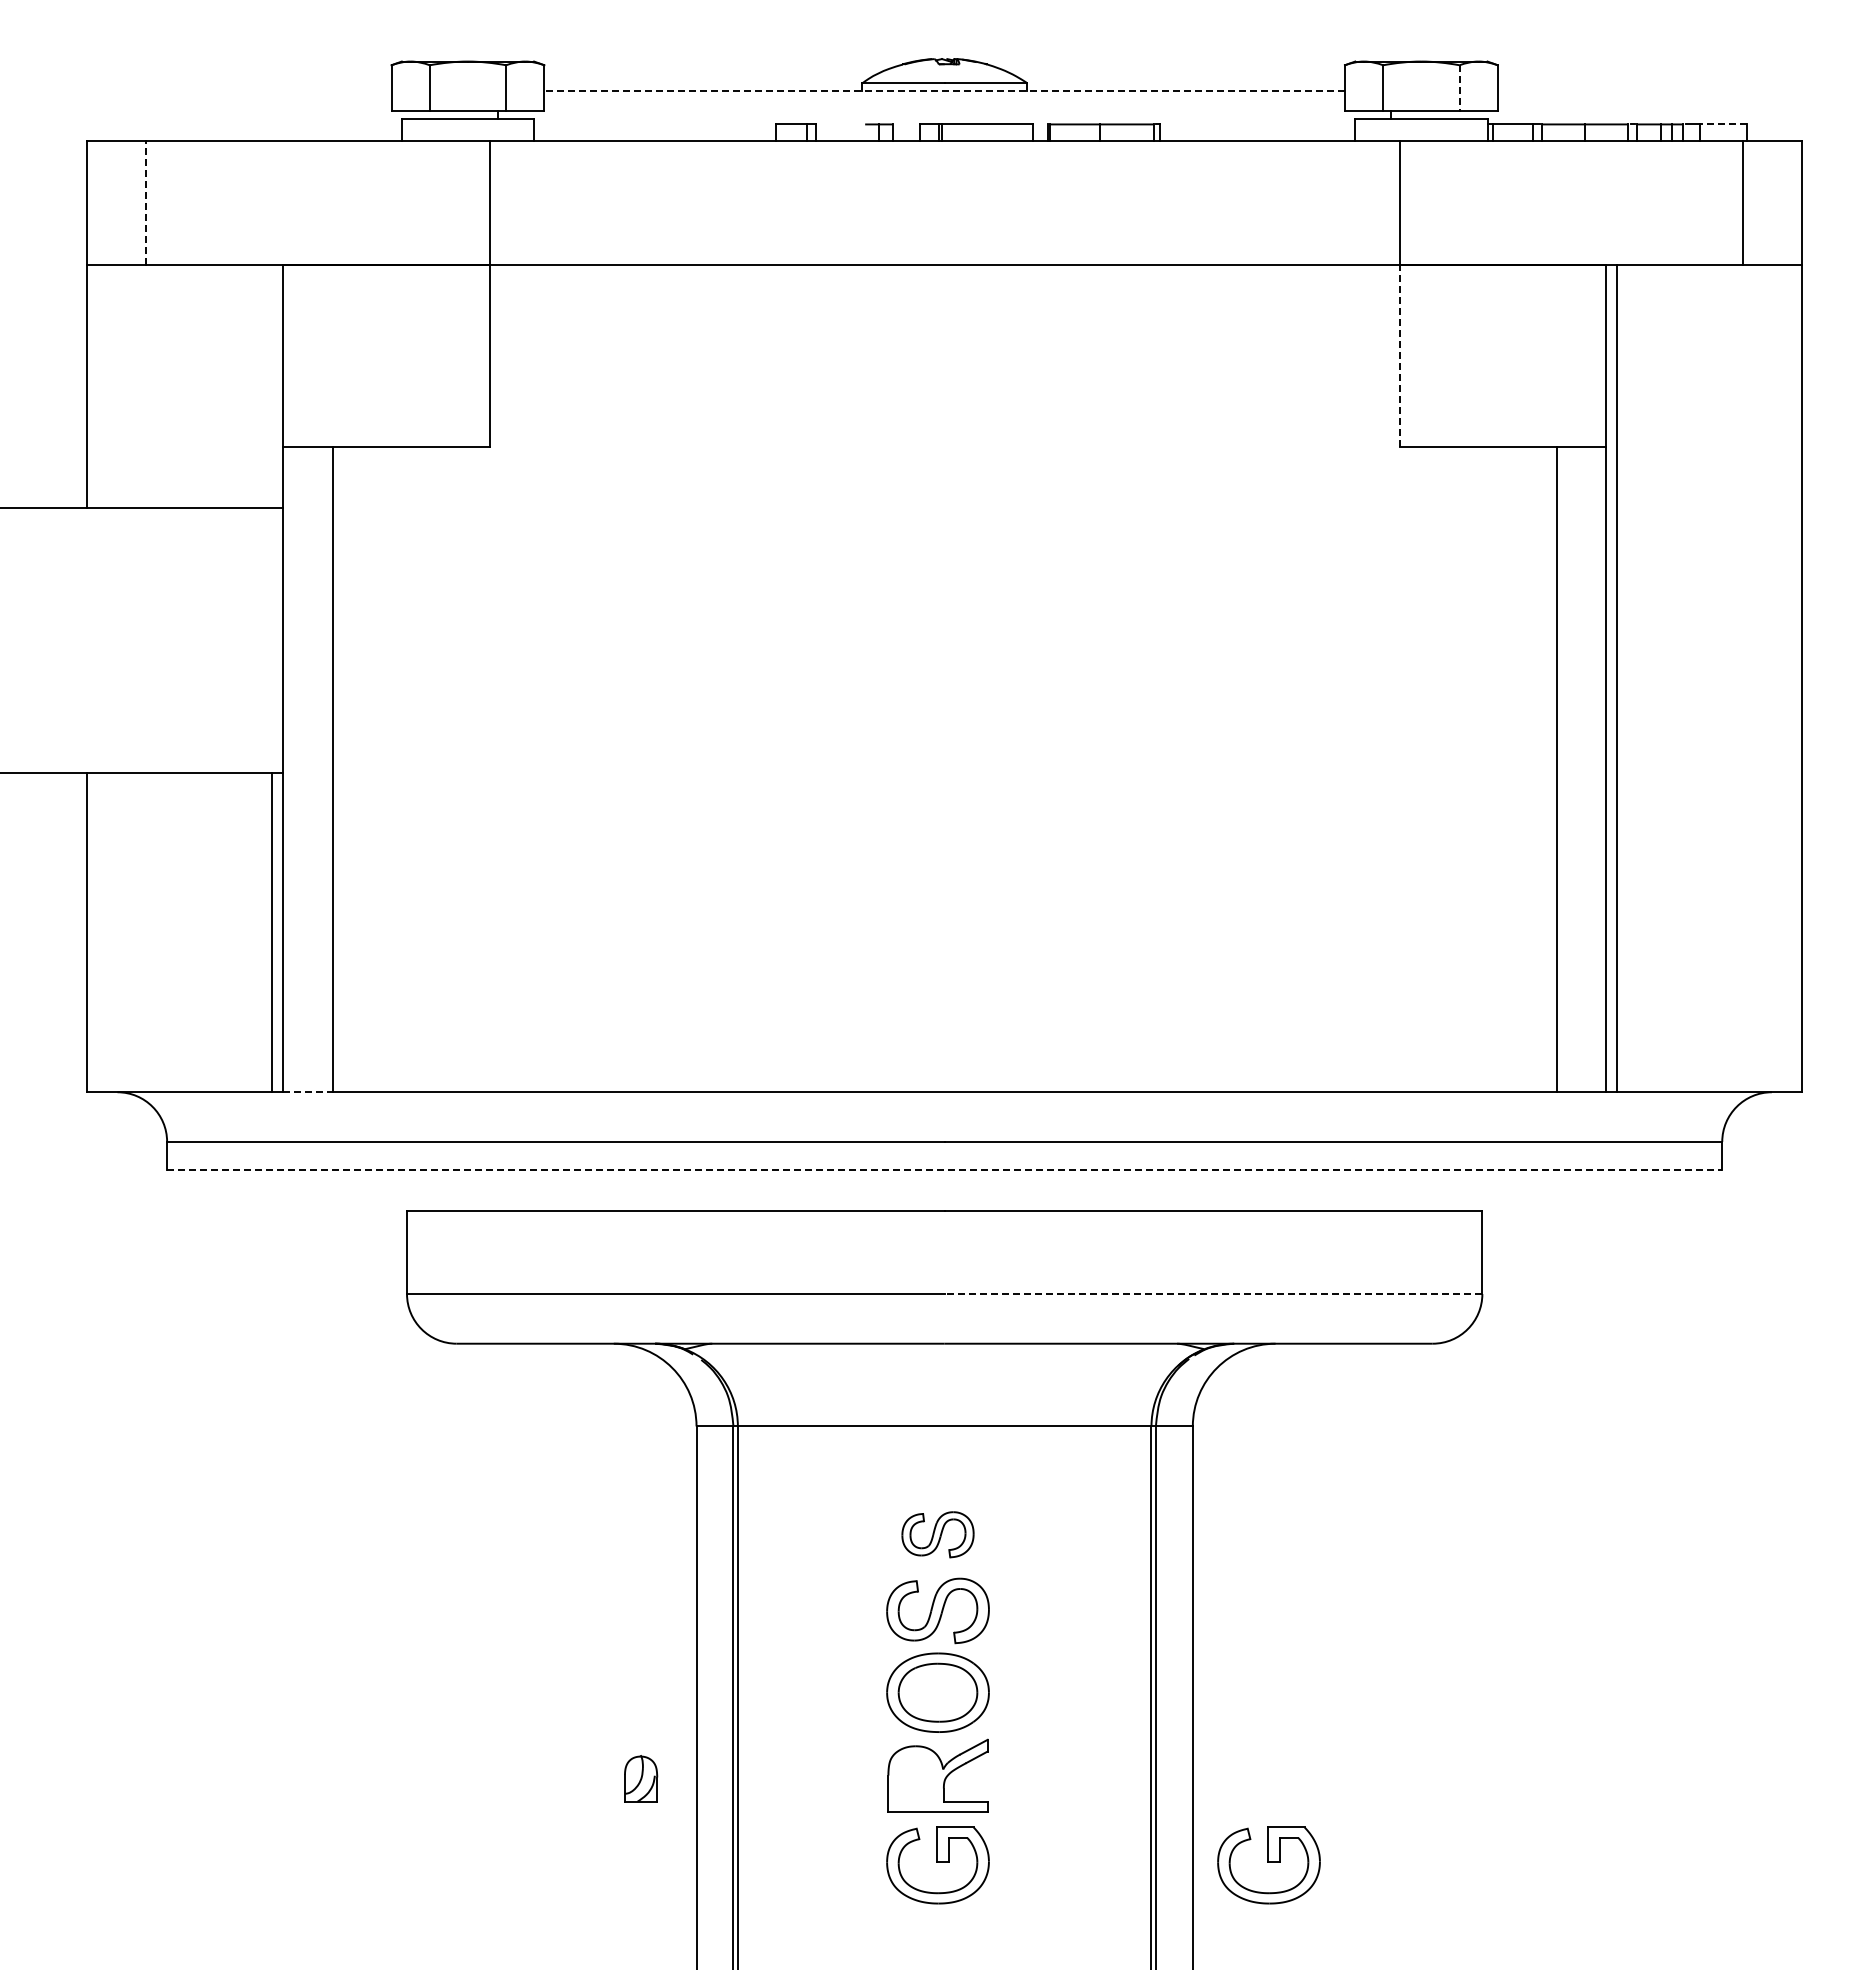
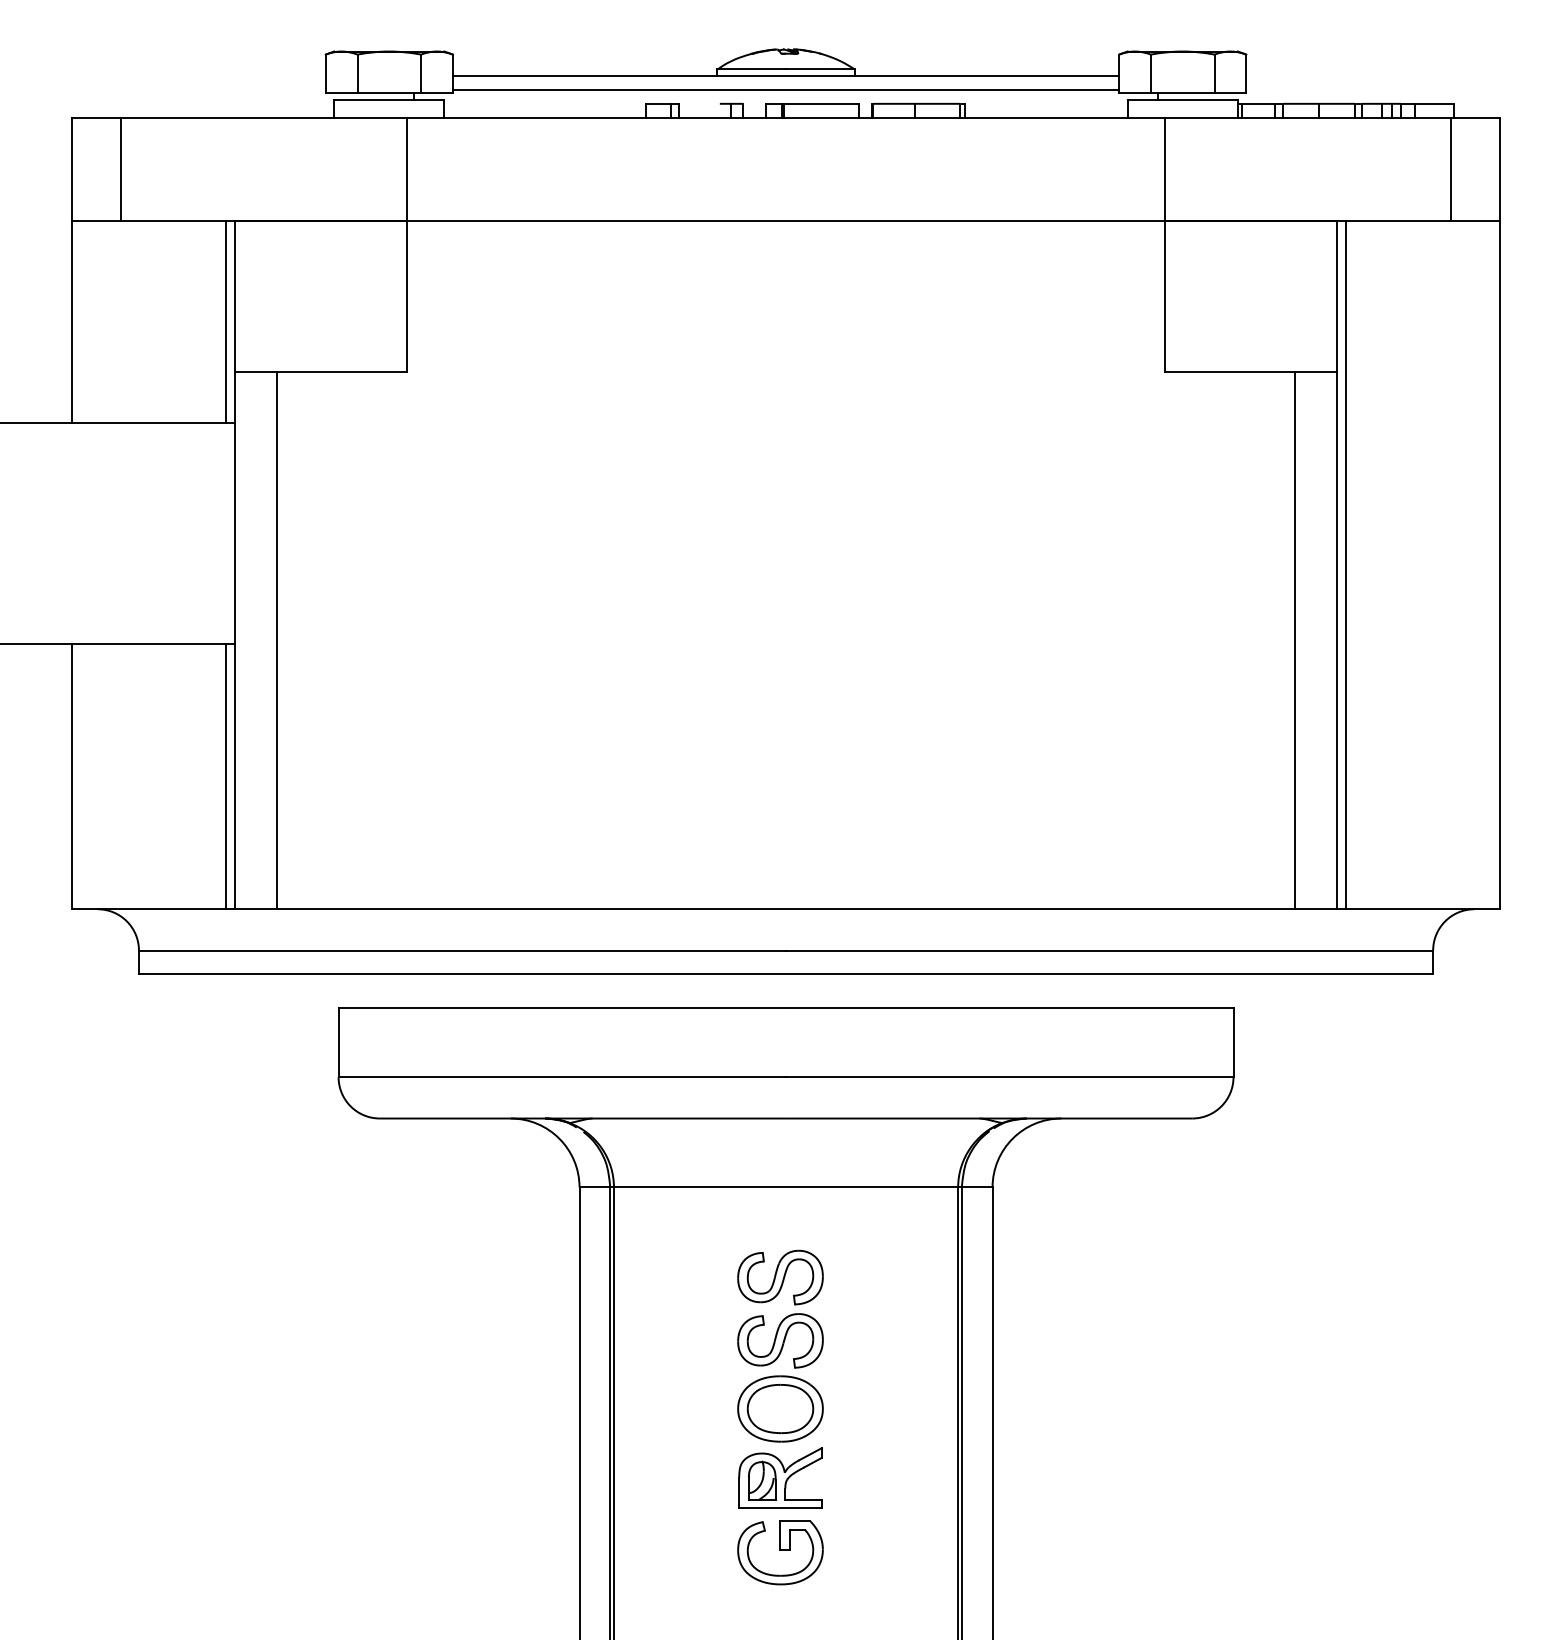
line: (1459, 88) -> (1214, 73), dashed -> solid
line: (944, 91) -> (785, 76), dashed -> solid
line: (944, 107) -> (785, 89), added
line: (1723, 124) -> (1434, 103), dashed -> solid
line: (145, 202) -> (120, 168), dashed -> solid
line: (1399, 356) -> (1164, 296), dashed -> solid
line: (272, 386) -> (226, 321), added
line: (307, 1092) -> (255, 909), dashed -> solid
line: (944, 1170) -> (785, 974), dashed -> solid
line: (1213, 1294) -> (1009, 1077), dashed -> solid
part: (937, 1534) -> (780, 1277), size x1.43
part: (641, 1778) -> (762, 1480), moved
part: (1268, 1865) -> (1055, 1552), removed

